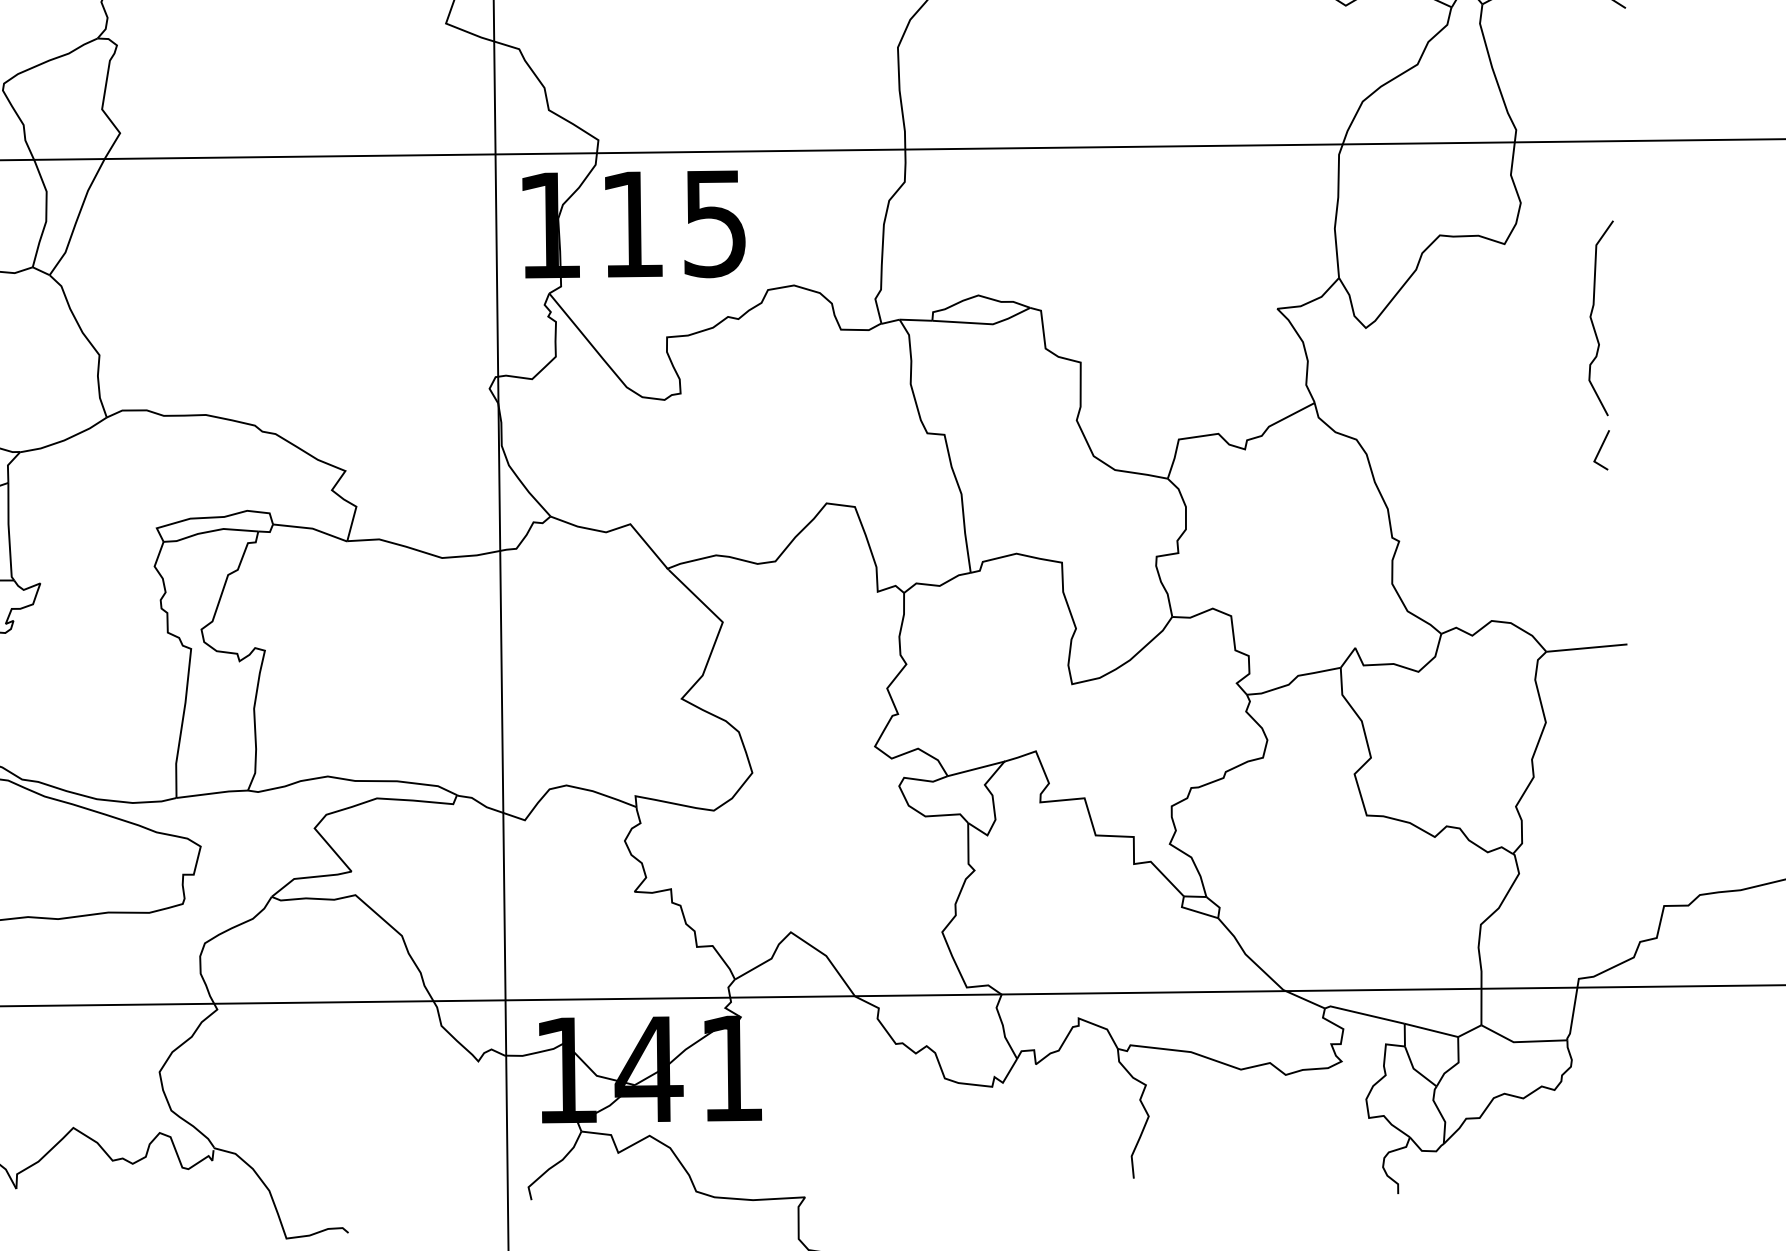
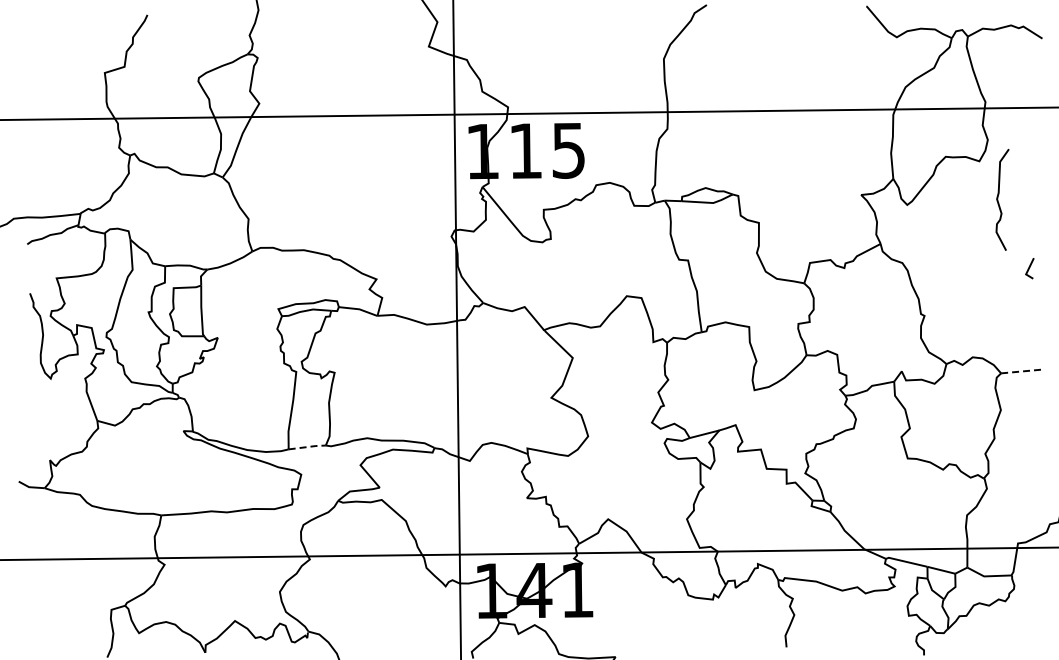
curve: (1593, 317) -> (998, 199), moved
line: (1587, 648) -> (1022, 371), solid -> dashed
line: (214, 792) -> (308, 446), solid -> dashed

